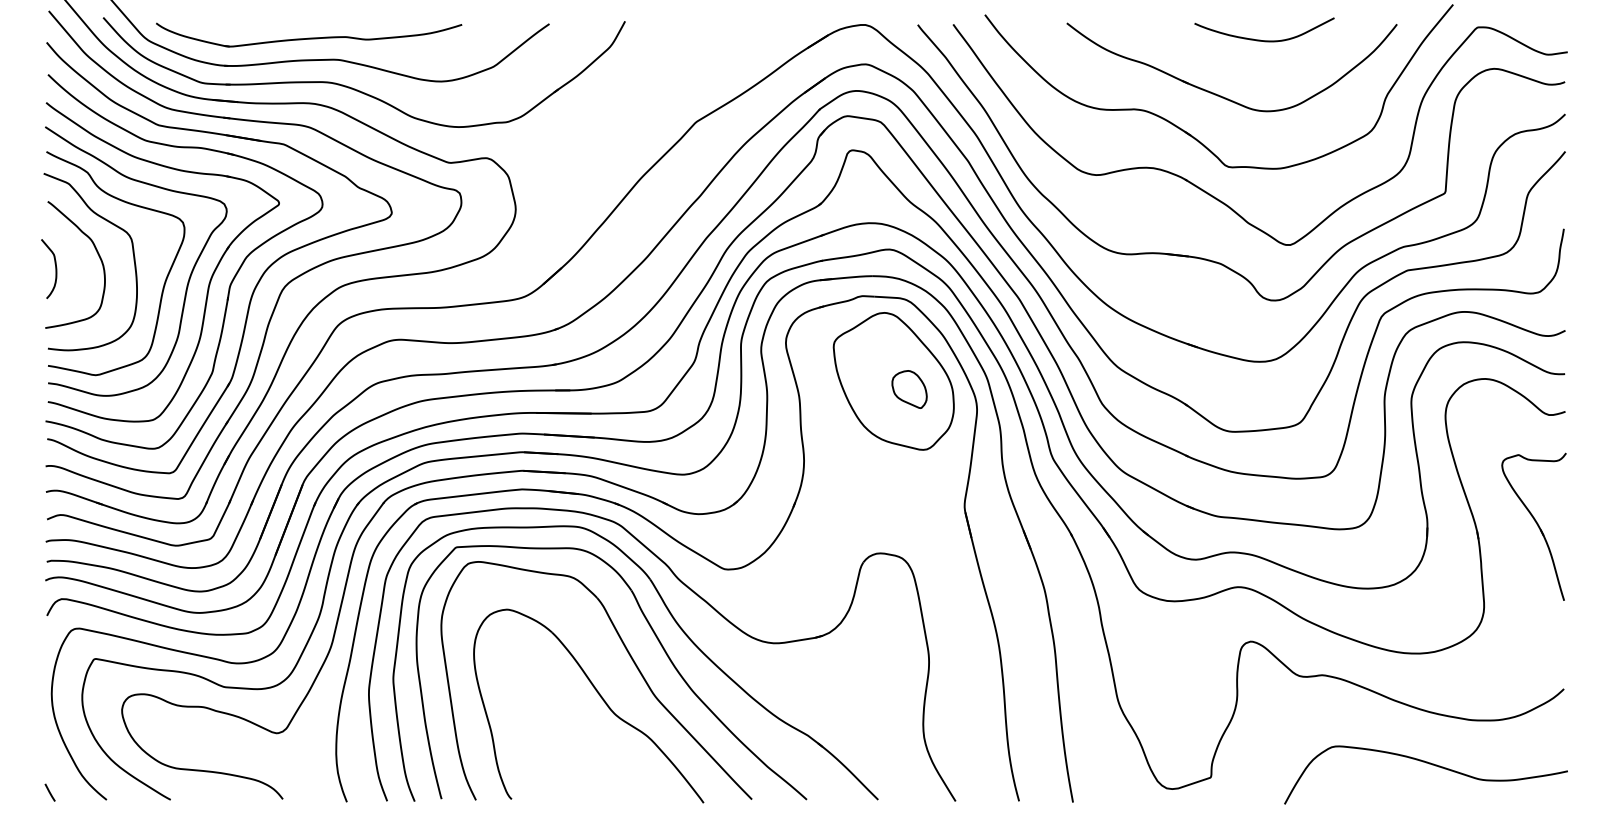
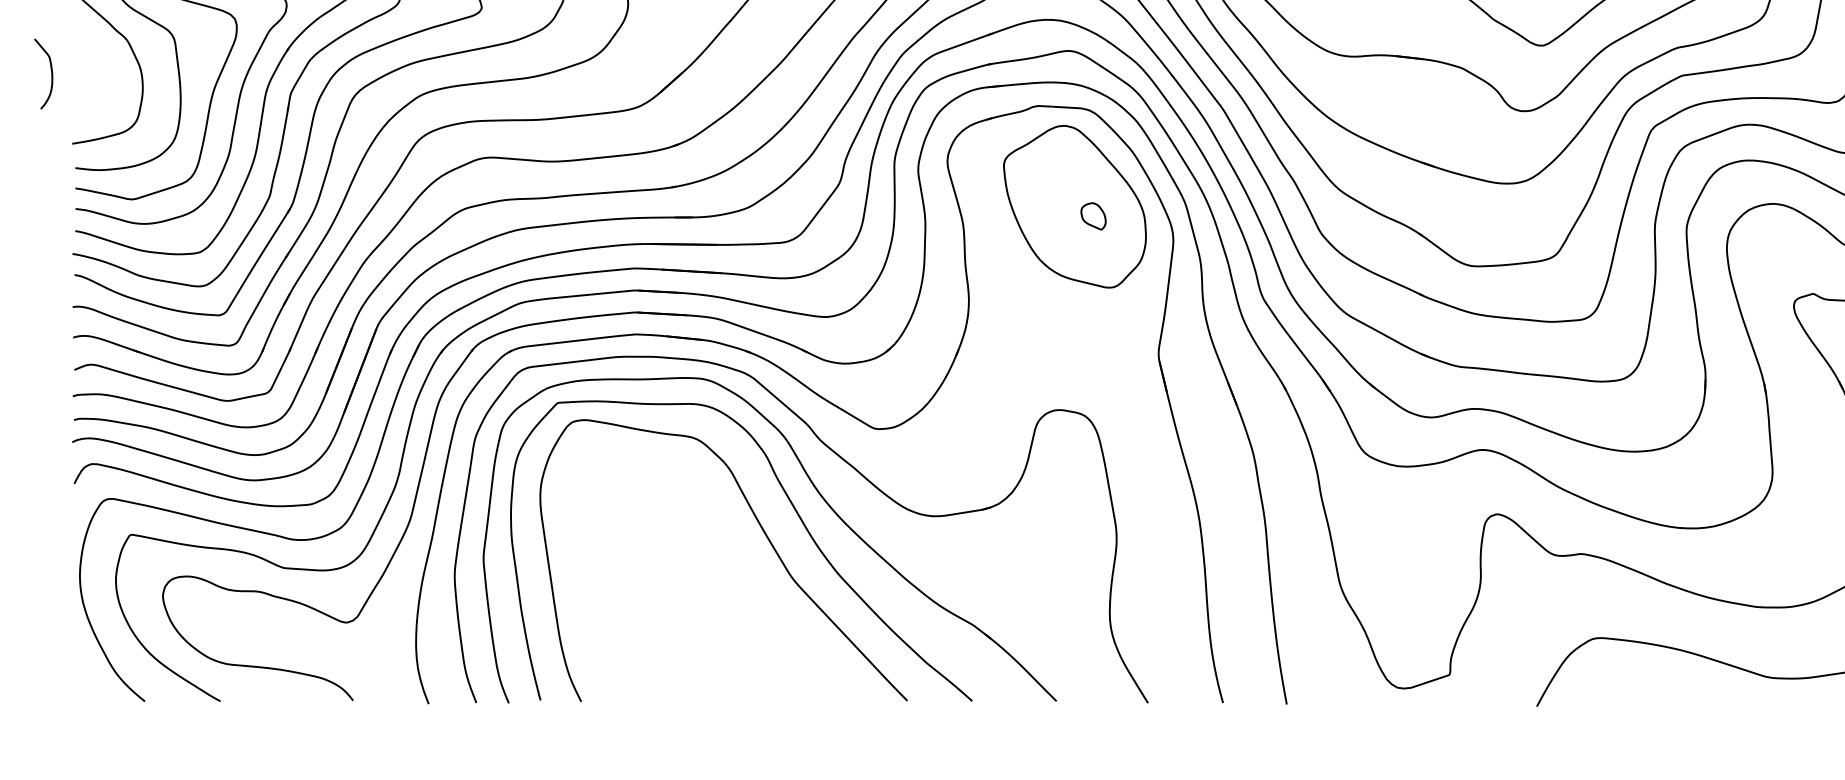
curve: (55, 269) -> (51, 74), moved
part: (909, 389) -> (1093, 216), size x0.6
part: (599, 696) -> (727, 579), removed
line: (49, 792) -> (77, 692), removed

